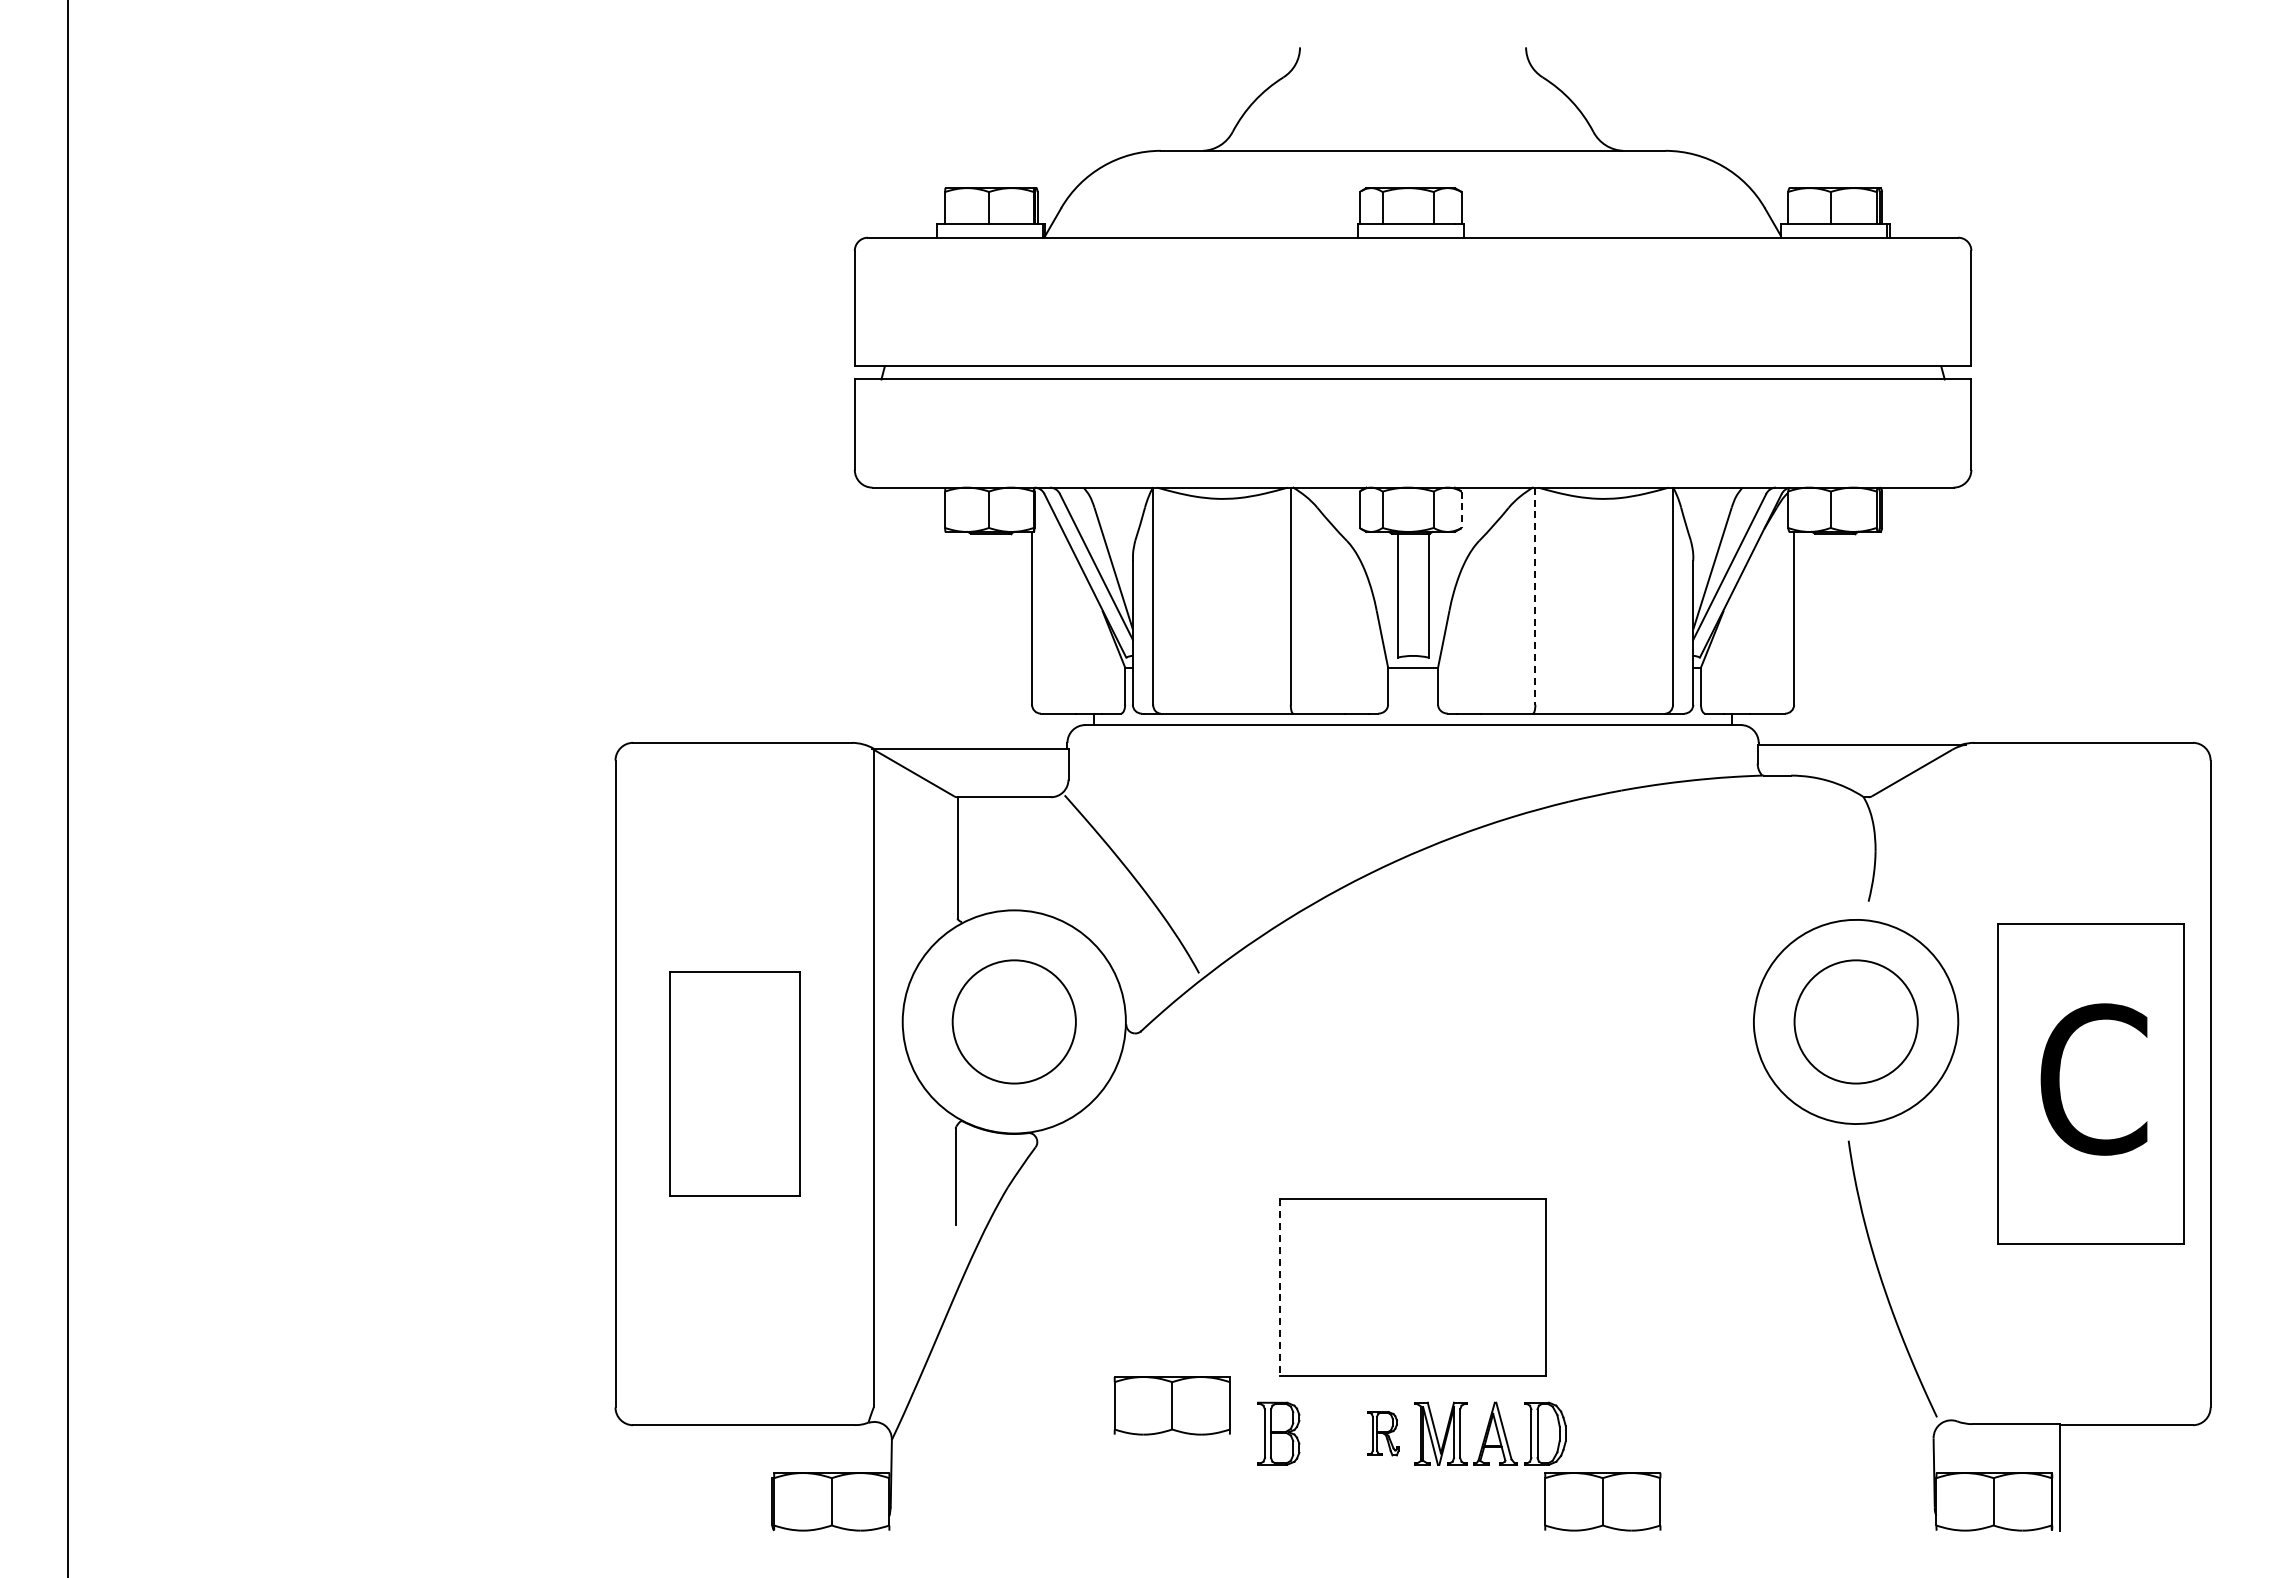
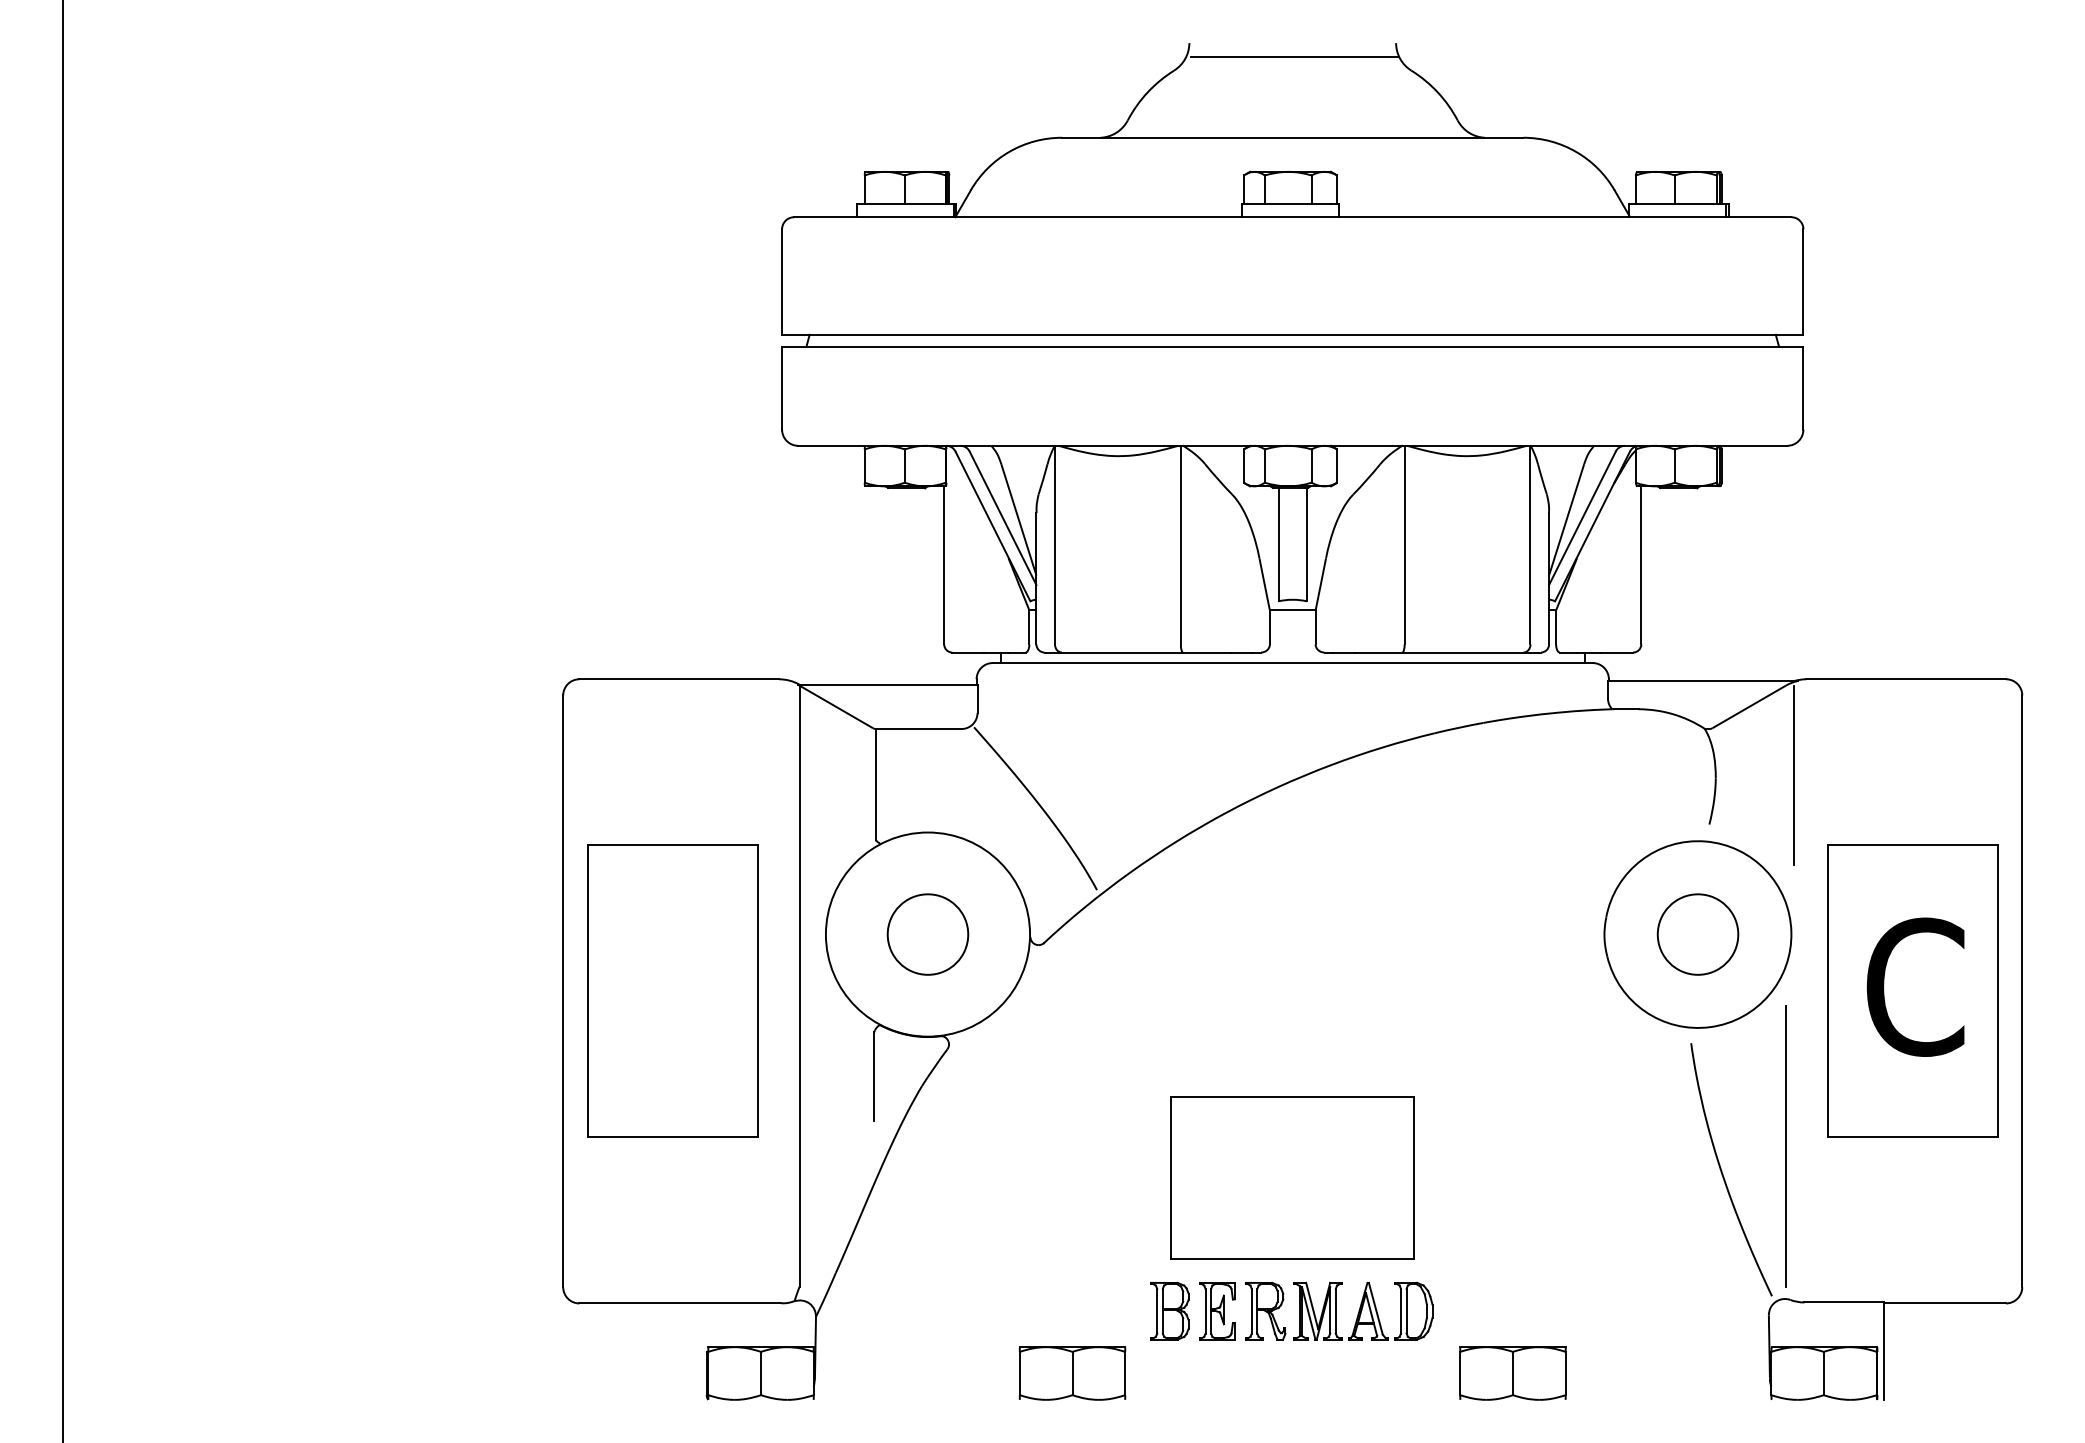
line: (1415, 62) -> (1294, 56), added
line: (1461, 510) -> (1337, 466), dashed -> solid
line: (1535, 596) -> (1404, 545), dashed -> solid
line: (1961, 847) -> (1794, 775), added
circle: (1014, 1021) -> (928, 934), size x0.71
circle: (1856, 1021) -> (1698, 934), size x0.71
part: (734, 1083) -> (672, 990), size x1.43
line: (1952, 1253) -> (1786, 1146), added
line: (1280, 1287) -> (1171, 1177), dashed -> solid
part: (1171, 1405) -> (1071, 1373), moved
part: (1330, 1433) -> (1217, 1311), added
part: (1383, 1433) -> (1265, 1311), size x1.43
part: (1602, 1501) -> (1512, 1373), moved

